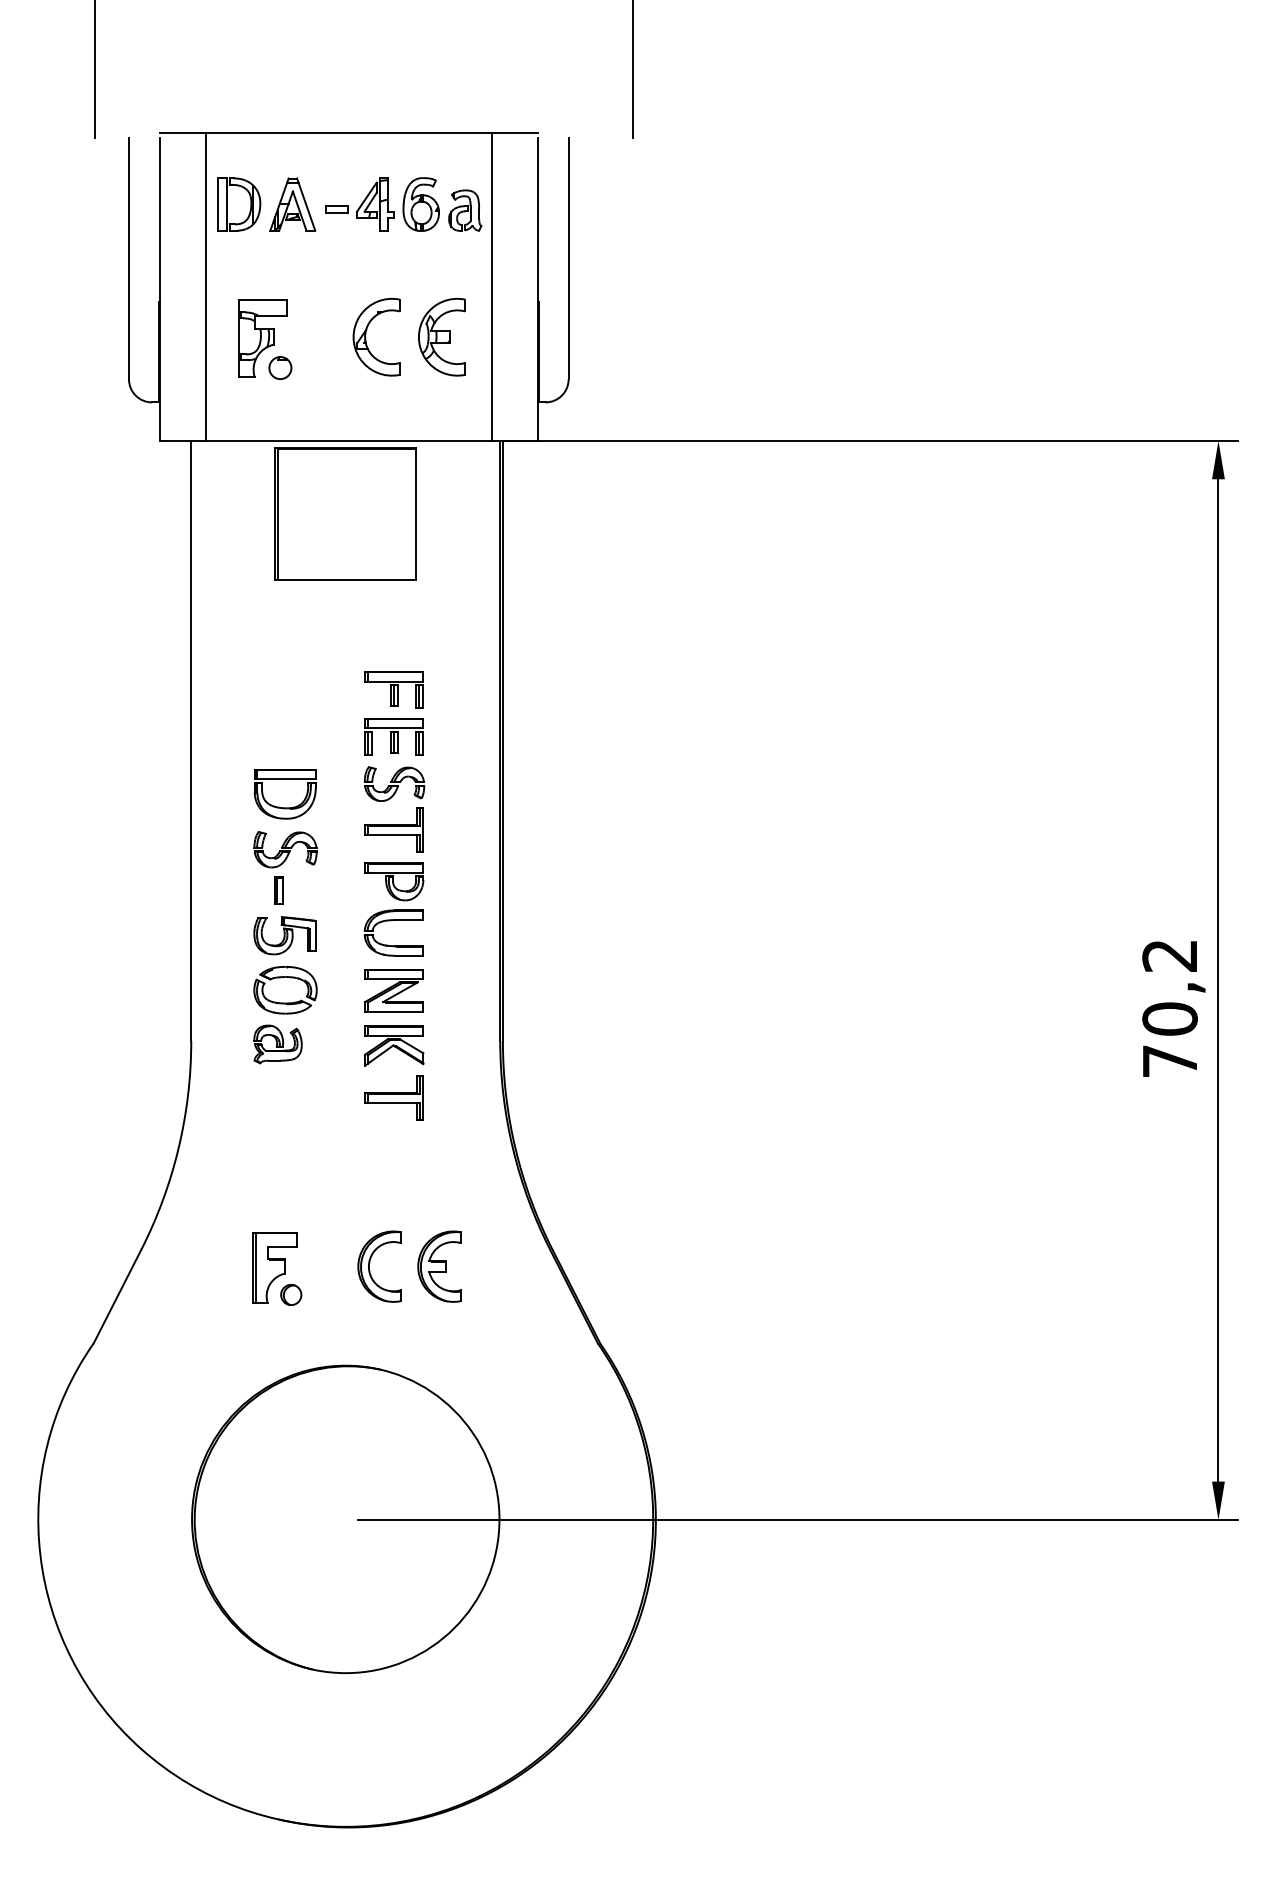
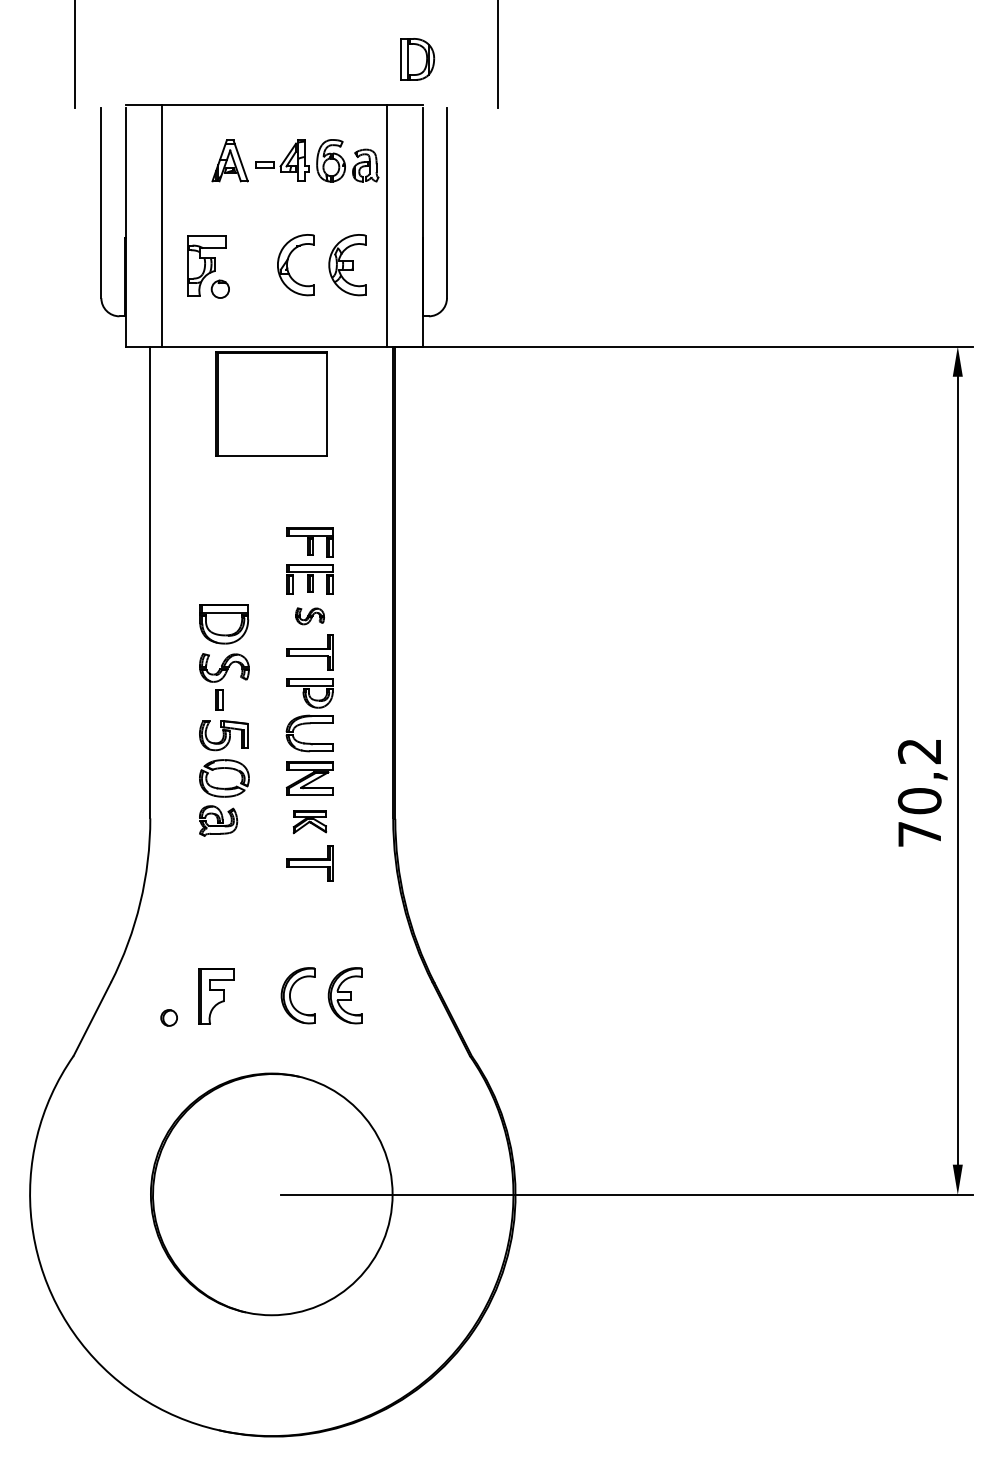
part: (250, 204) -> (426, 59), moved
part: (394, 783) -> (310, 615), size x0.6
part: (394, 1045) -> (310, 821), size x0.7
part: (291, 1294) -> (169, 1017), moved

